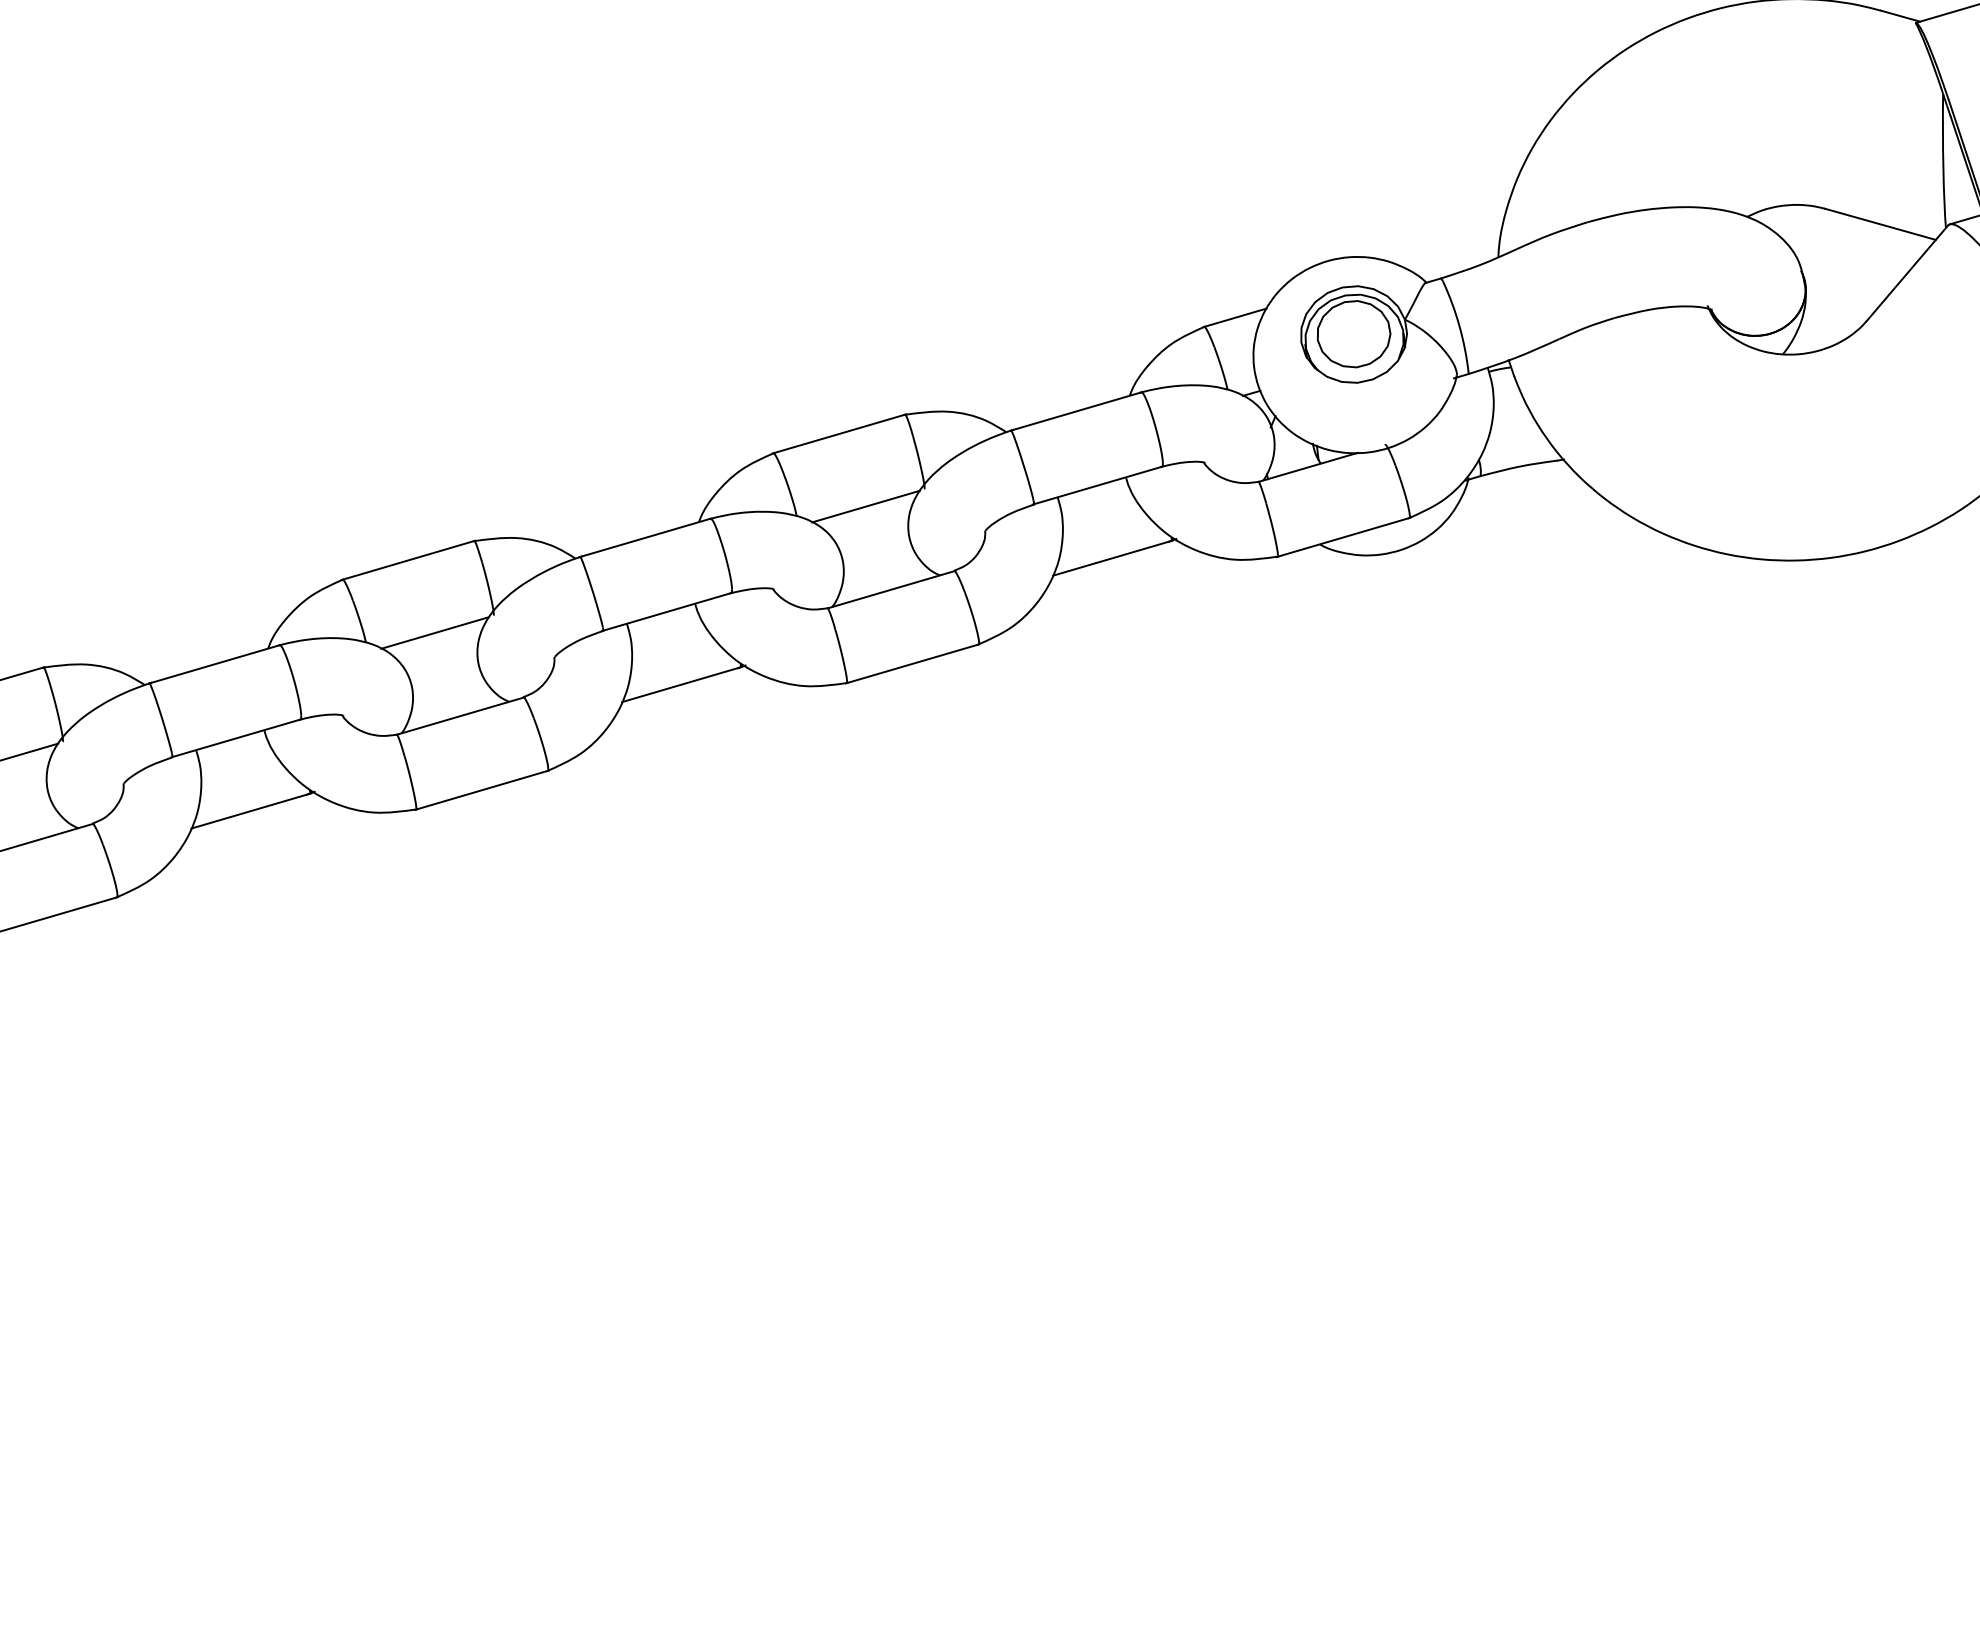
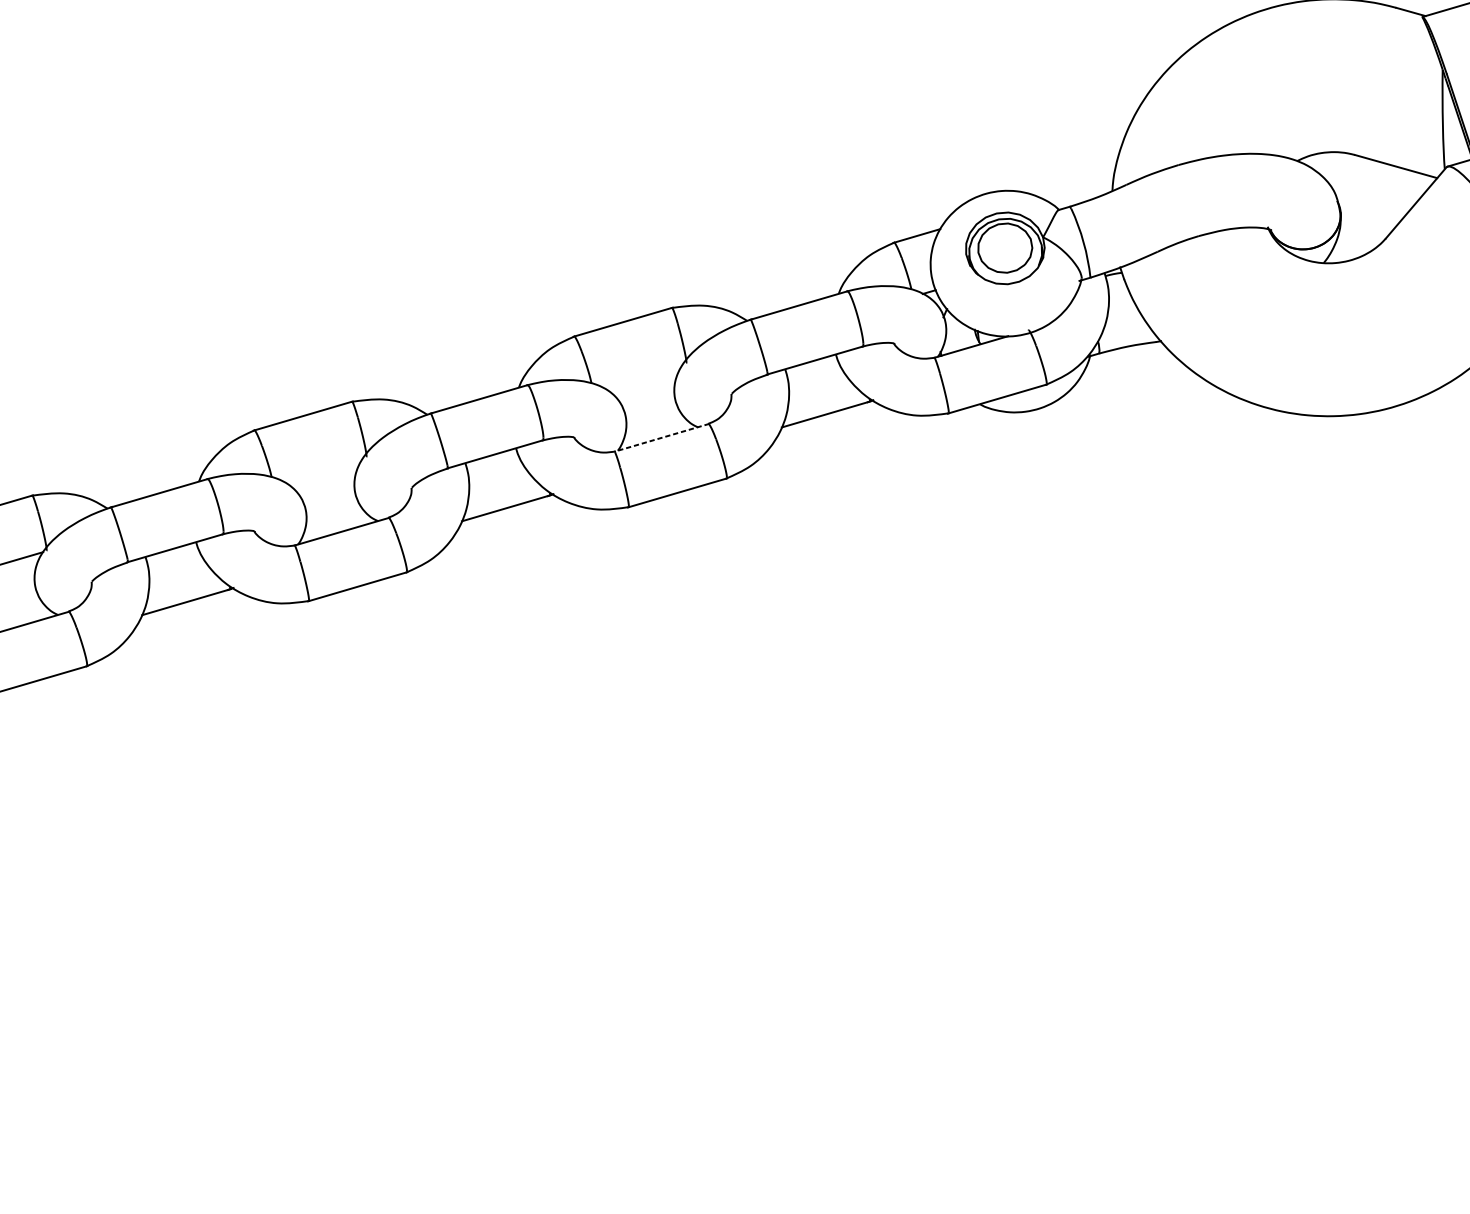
line: (865, 506) -> (642, 376), removed
line: (891, 589) -> (661, 437), solid -> dashed
line: (435, 632) -> (323, 469), removed

